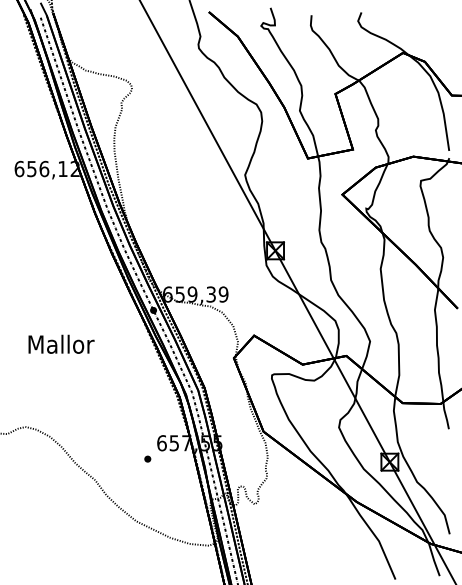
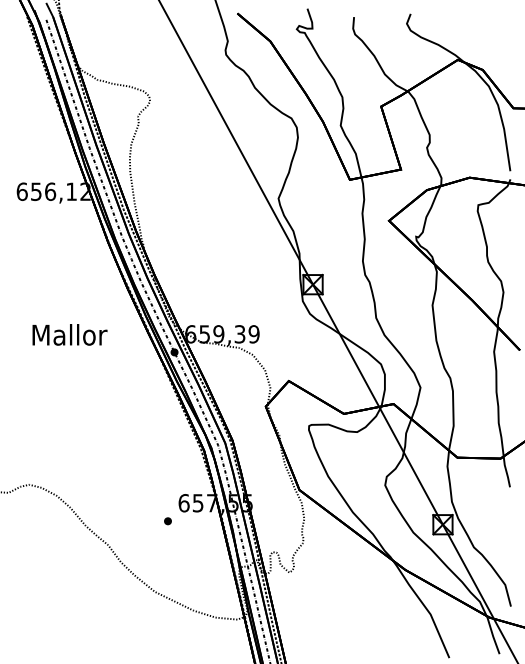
text: (61, 344) -> (69, 334), moved

